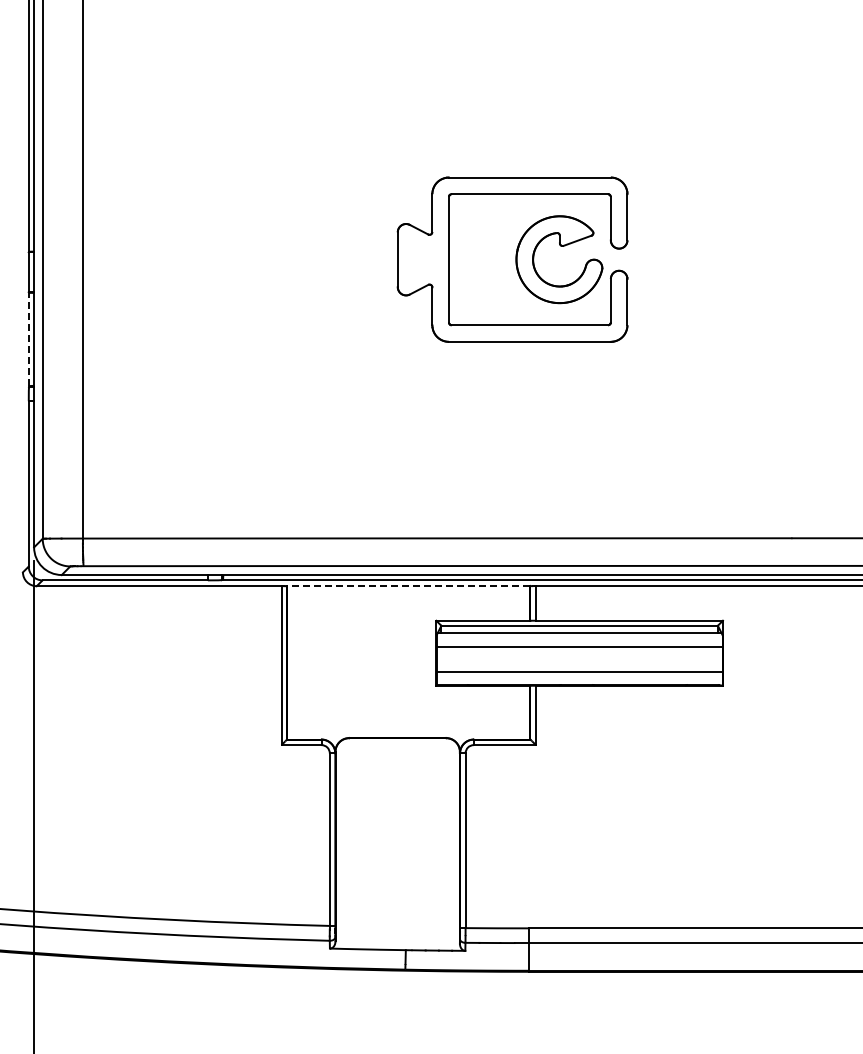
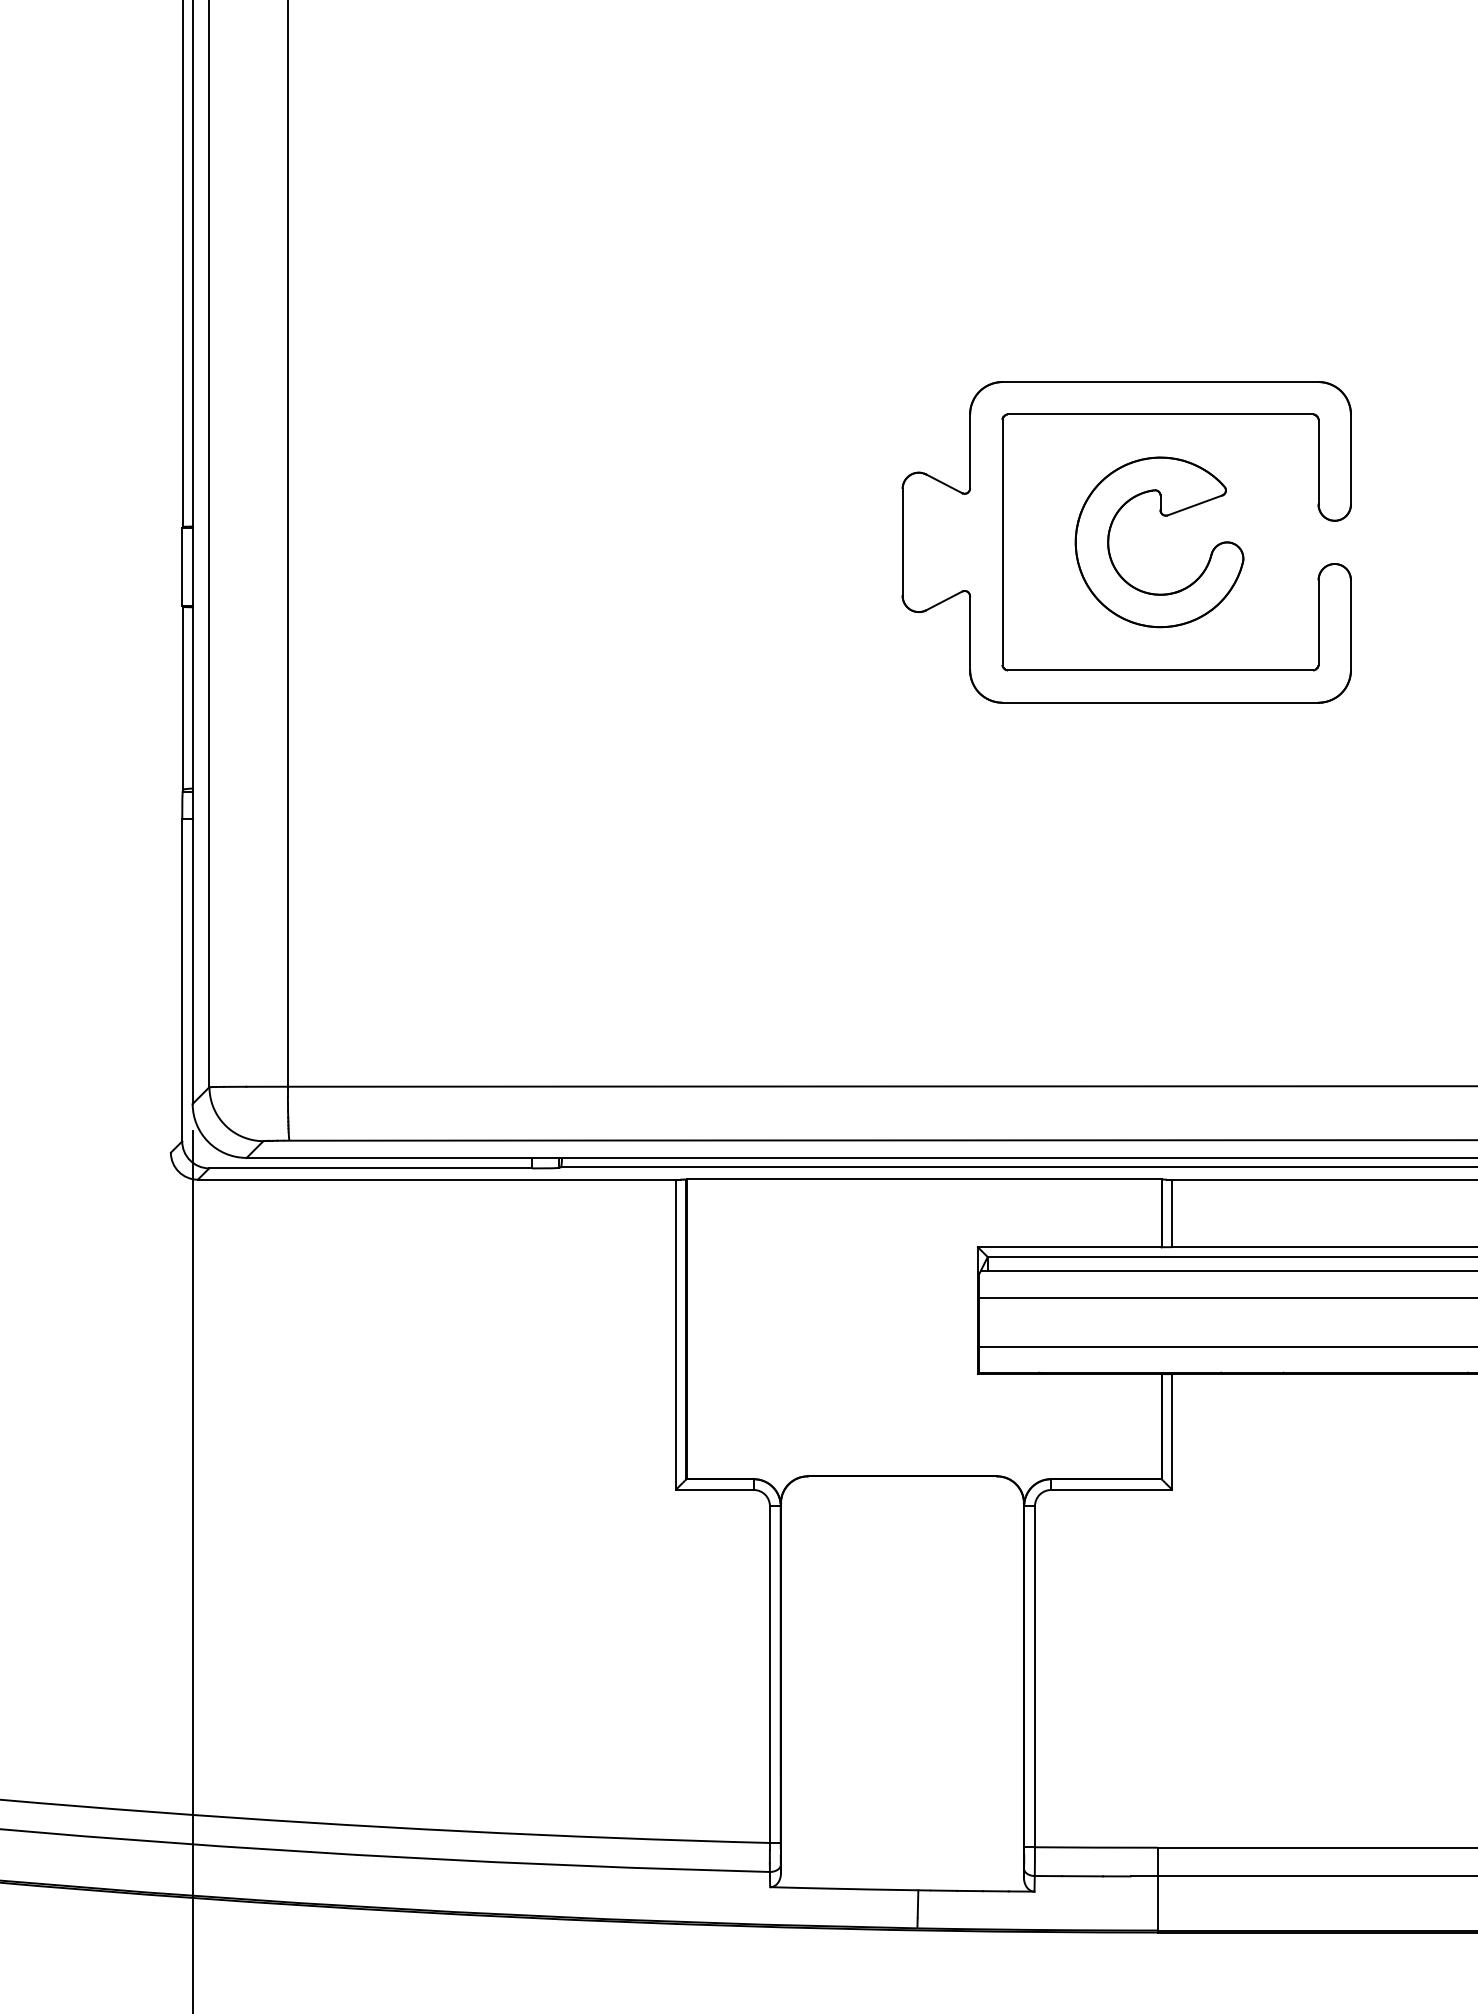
part: (560, 246) -> (1161, 516), moved
line: (29, 339) -> (183, 698), dashed -> solid
line: (408, 586) -> (923, 1180), dashed -> solid

